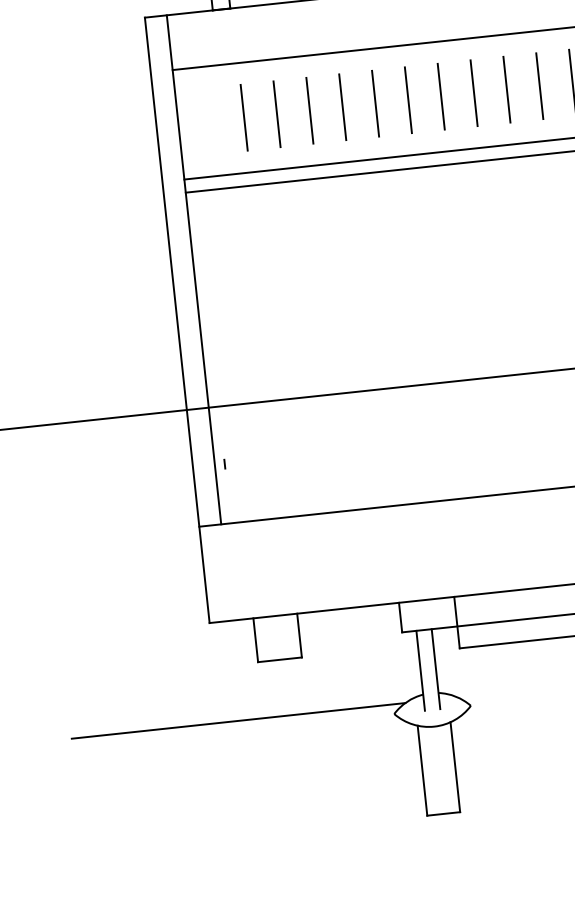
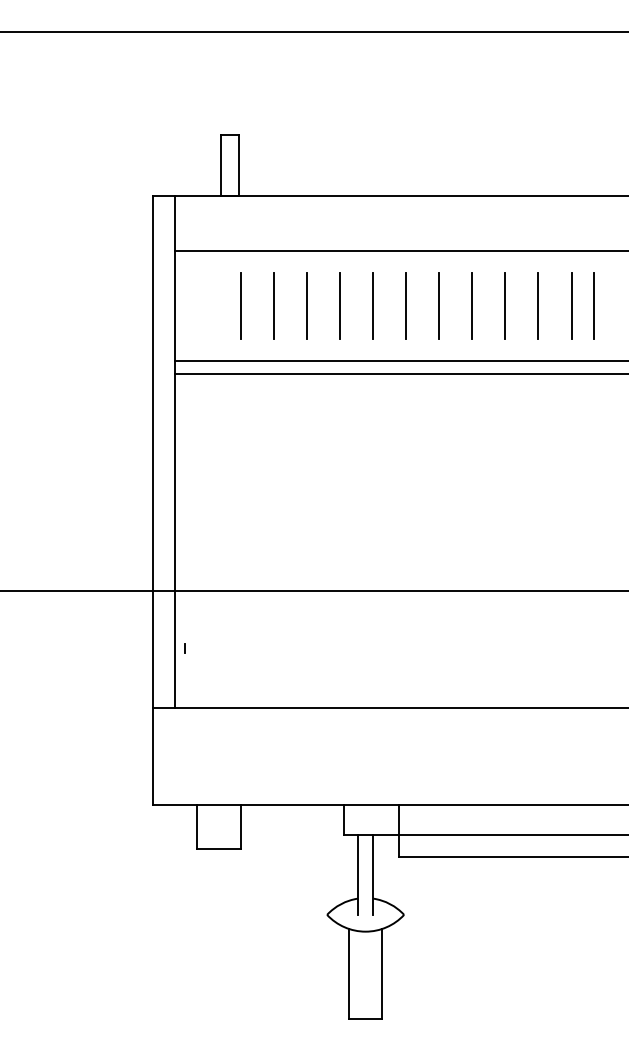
line: (238, 721) -> (171, 905), removed

